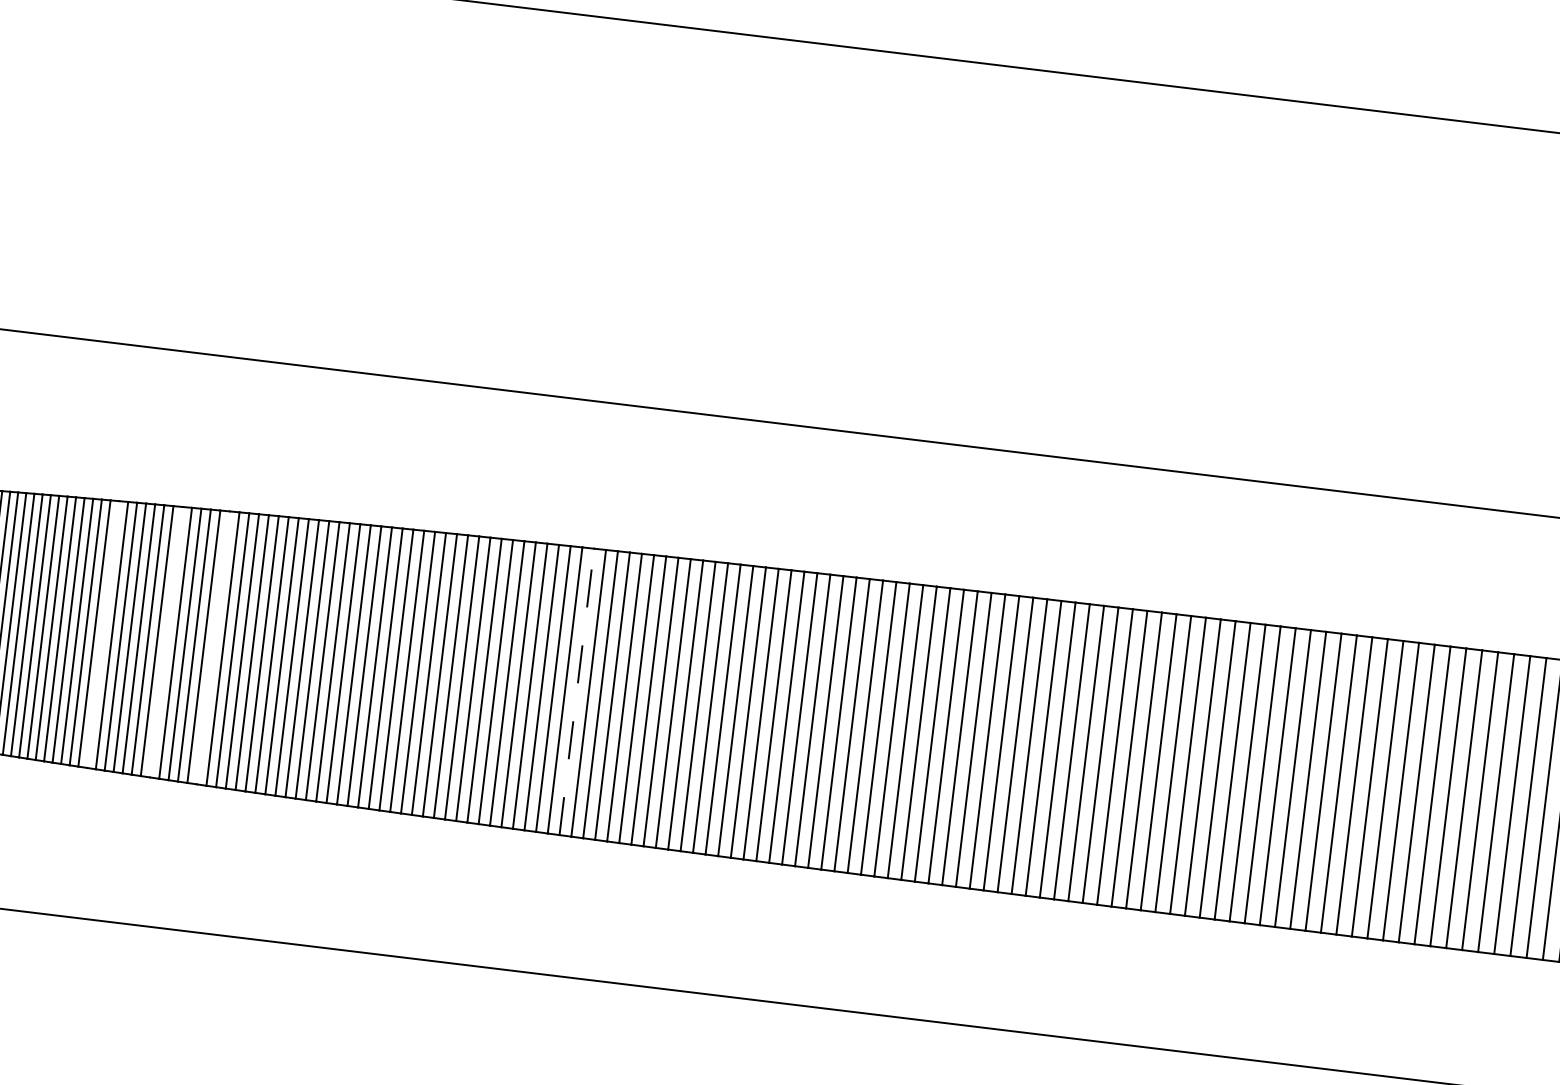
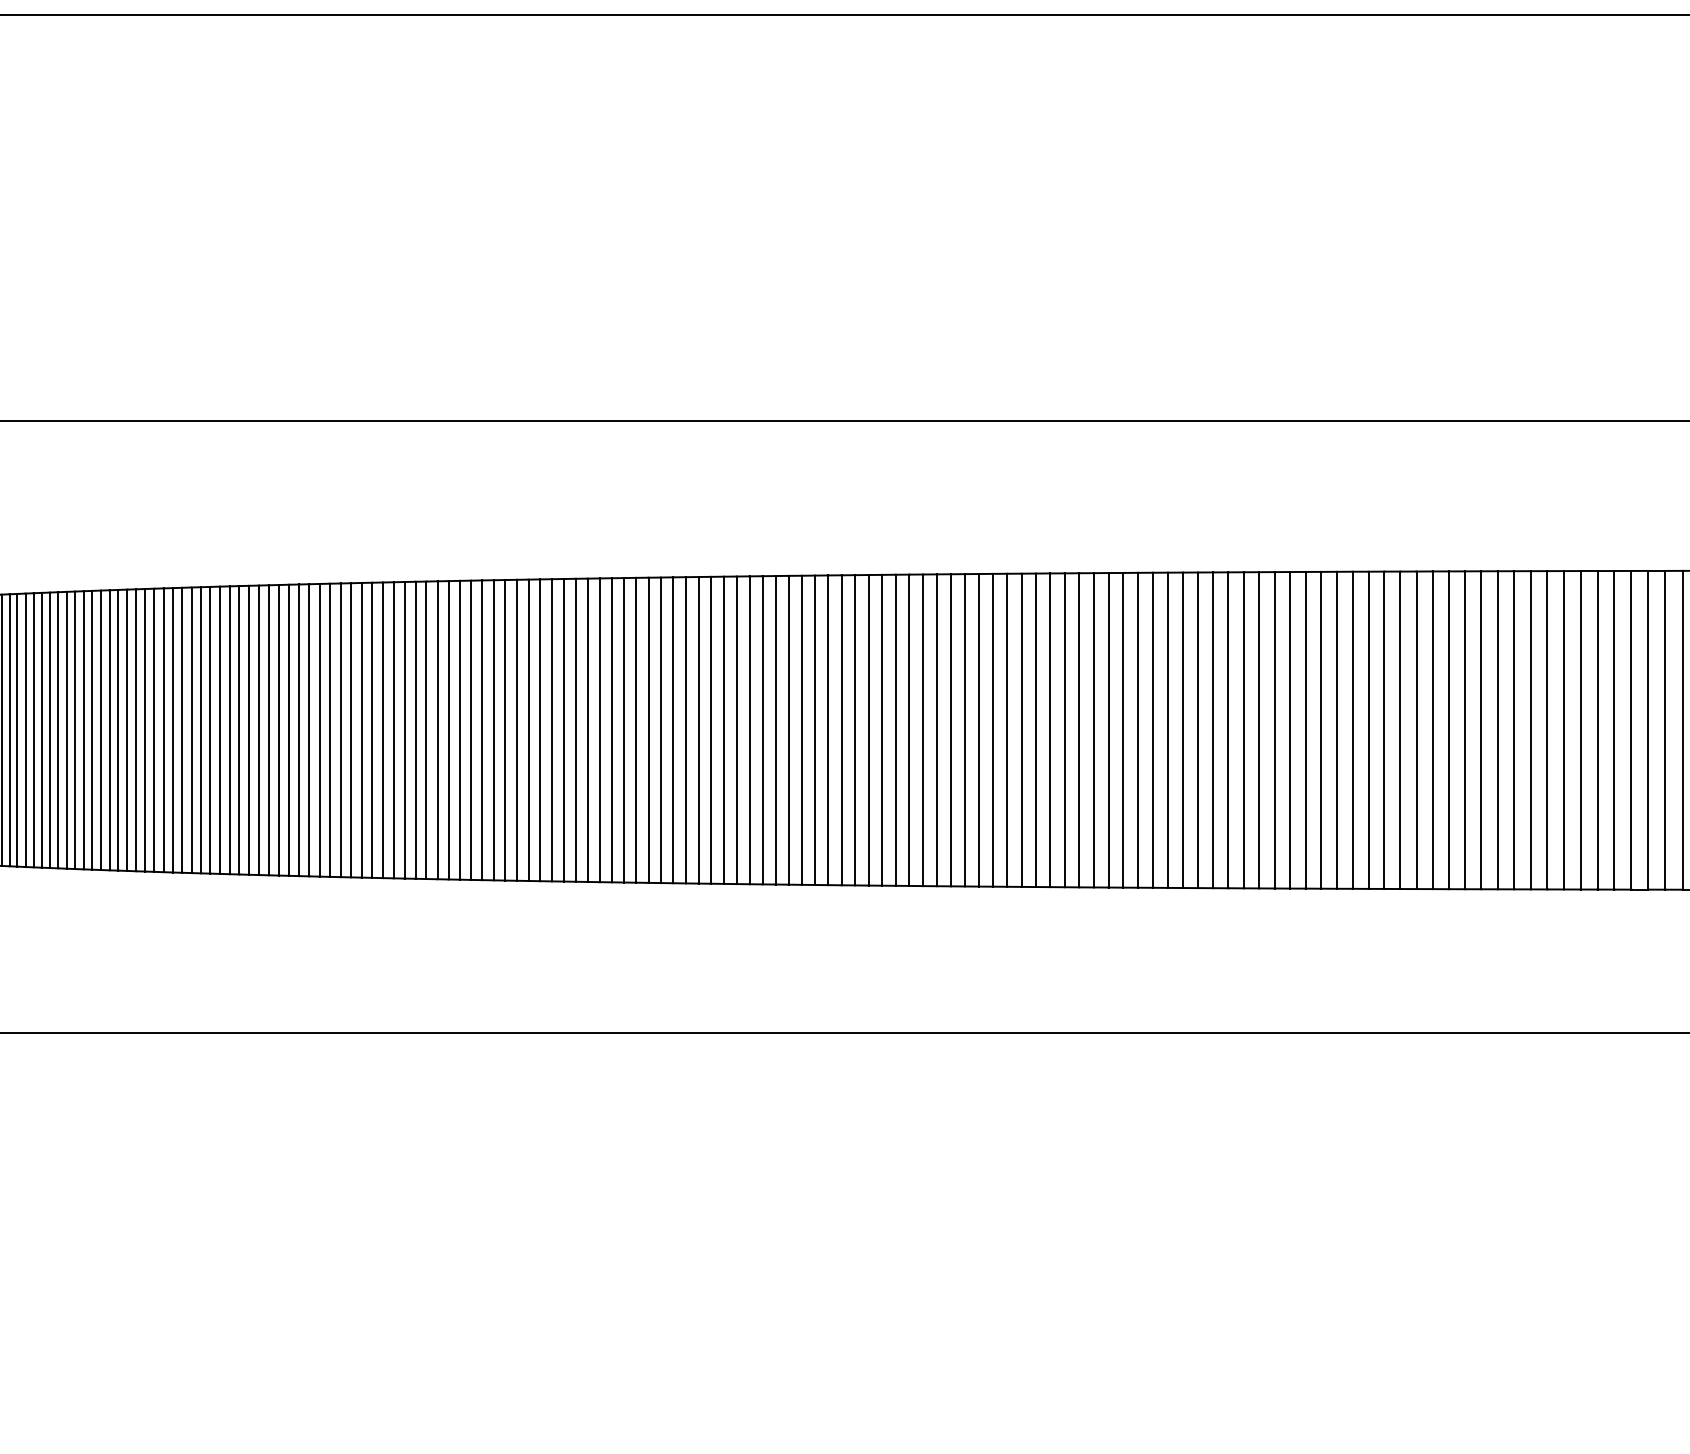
line: (103, 634) -> (191, 730), added
line: (166, 642) -> (259, 730), added
line: (213, 648) -> (309, 730), added
line: (576, 691) -> (698, 729), dashed -> solid

